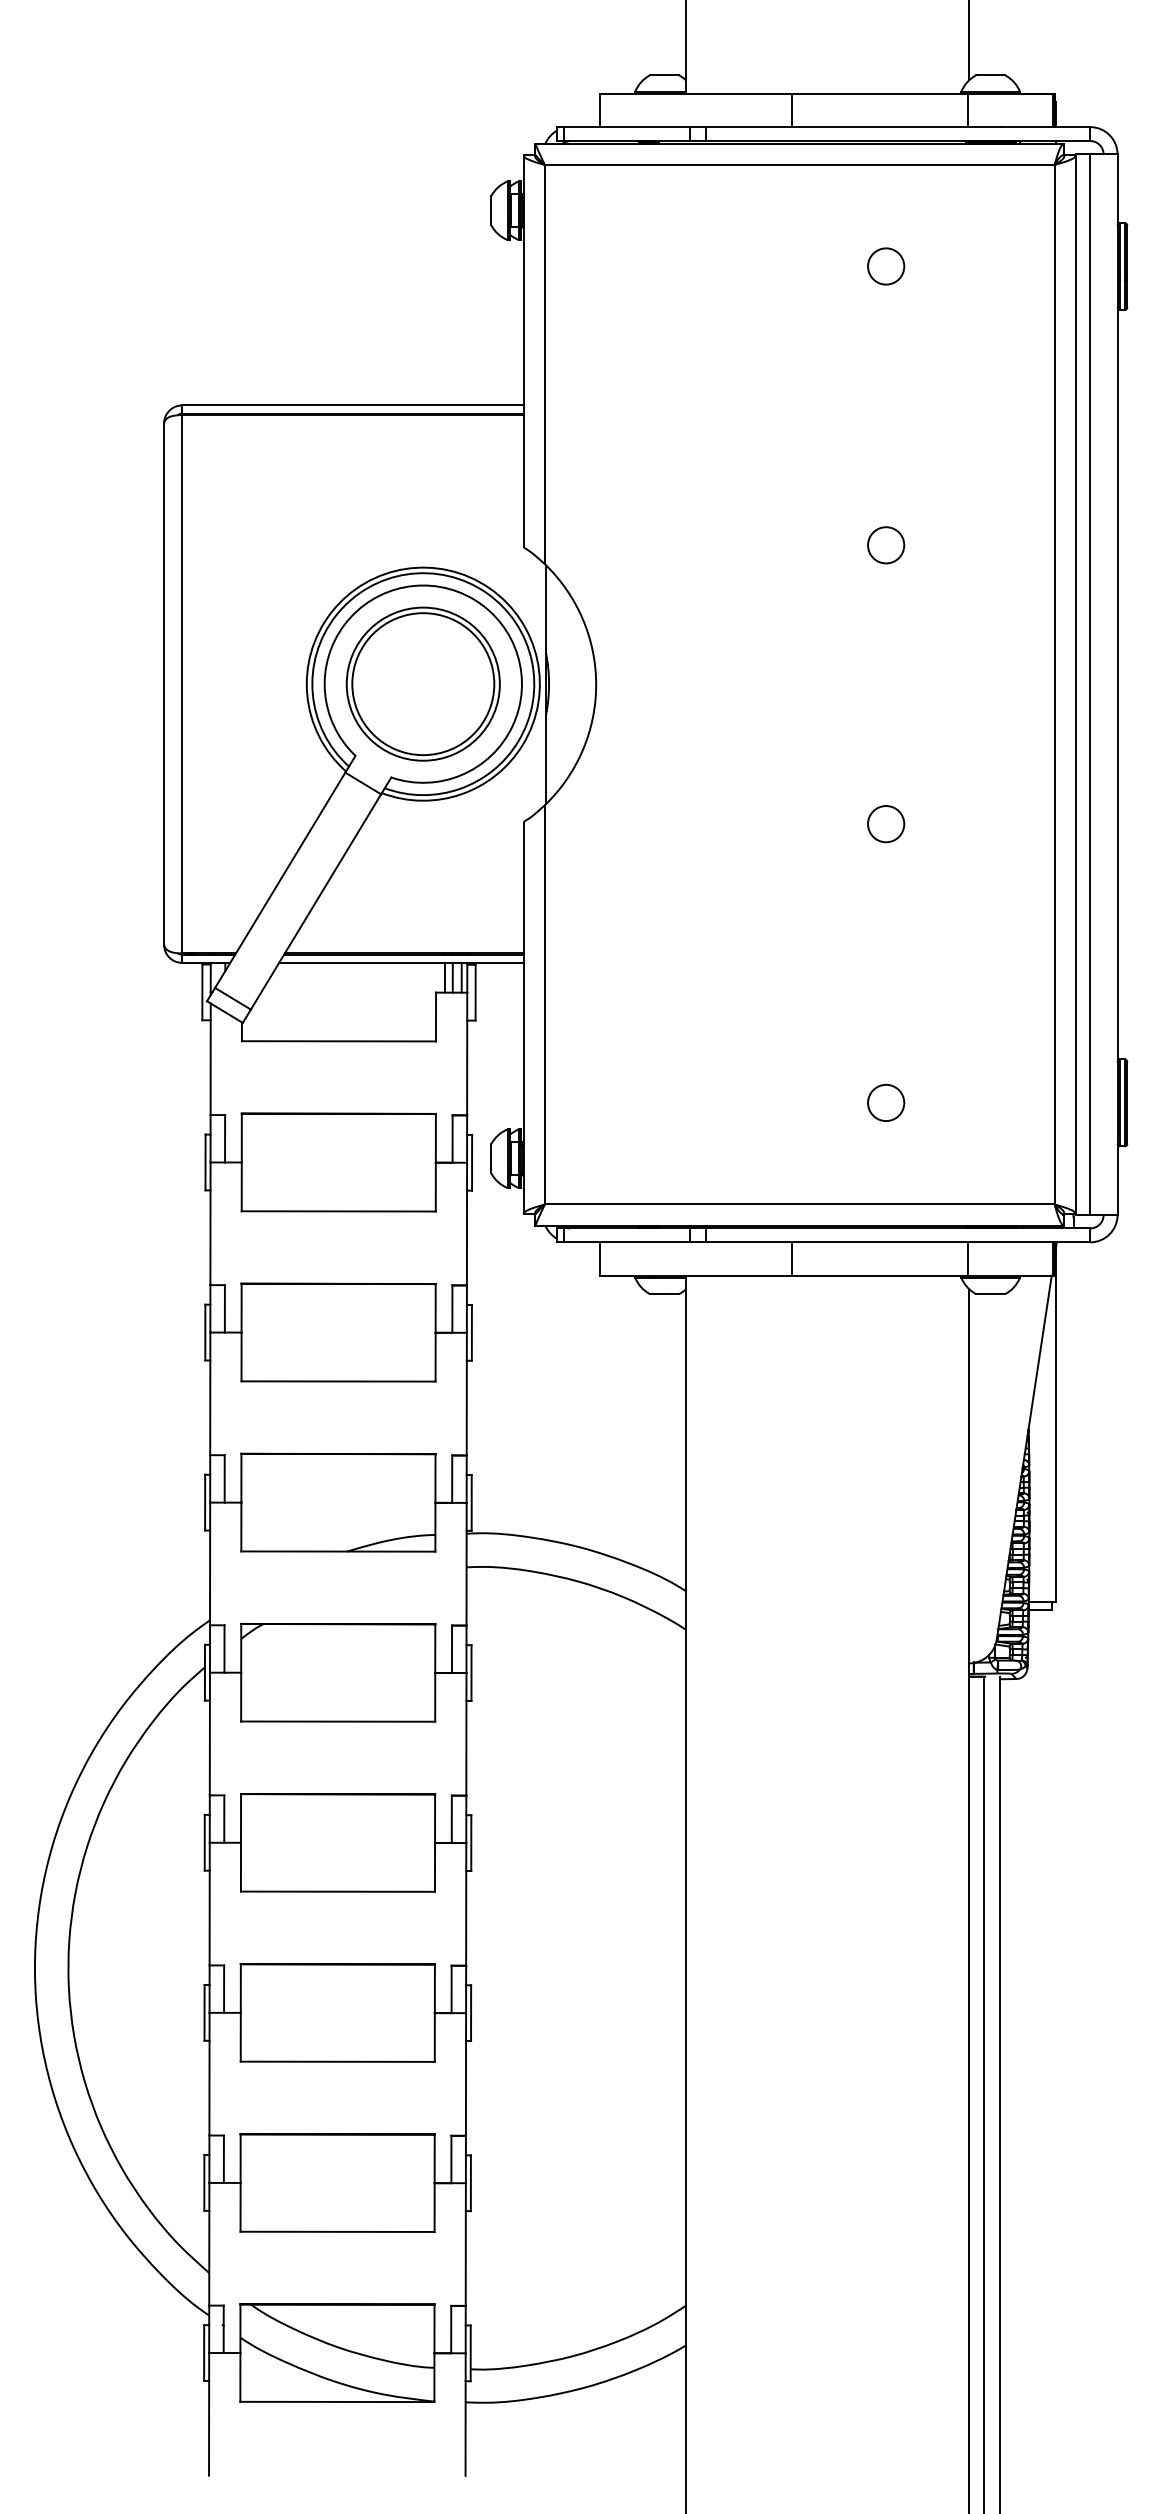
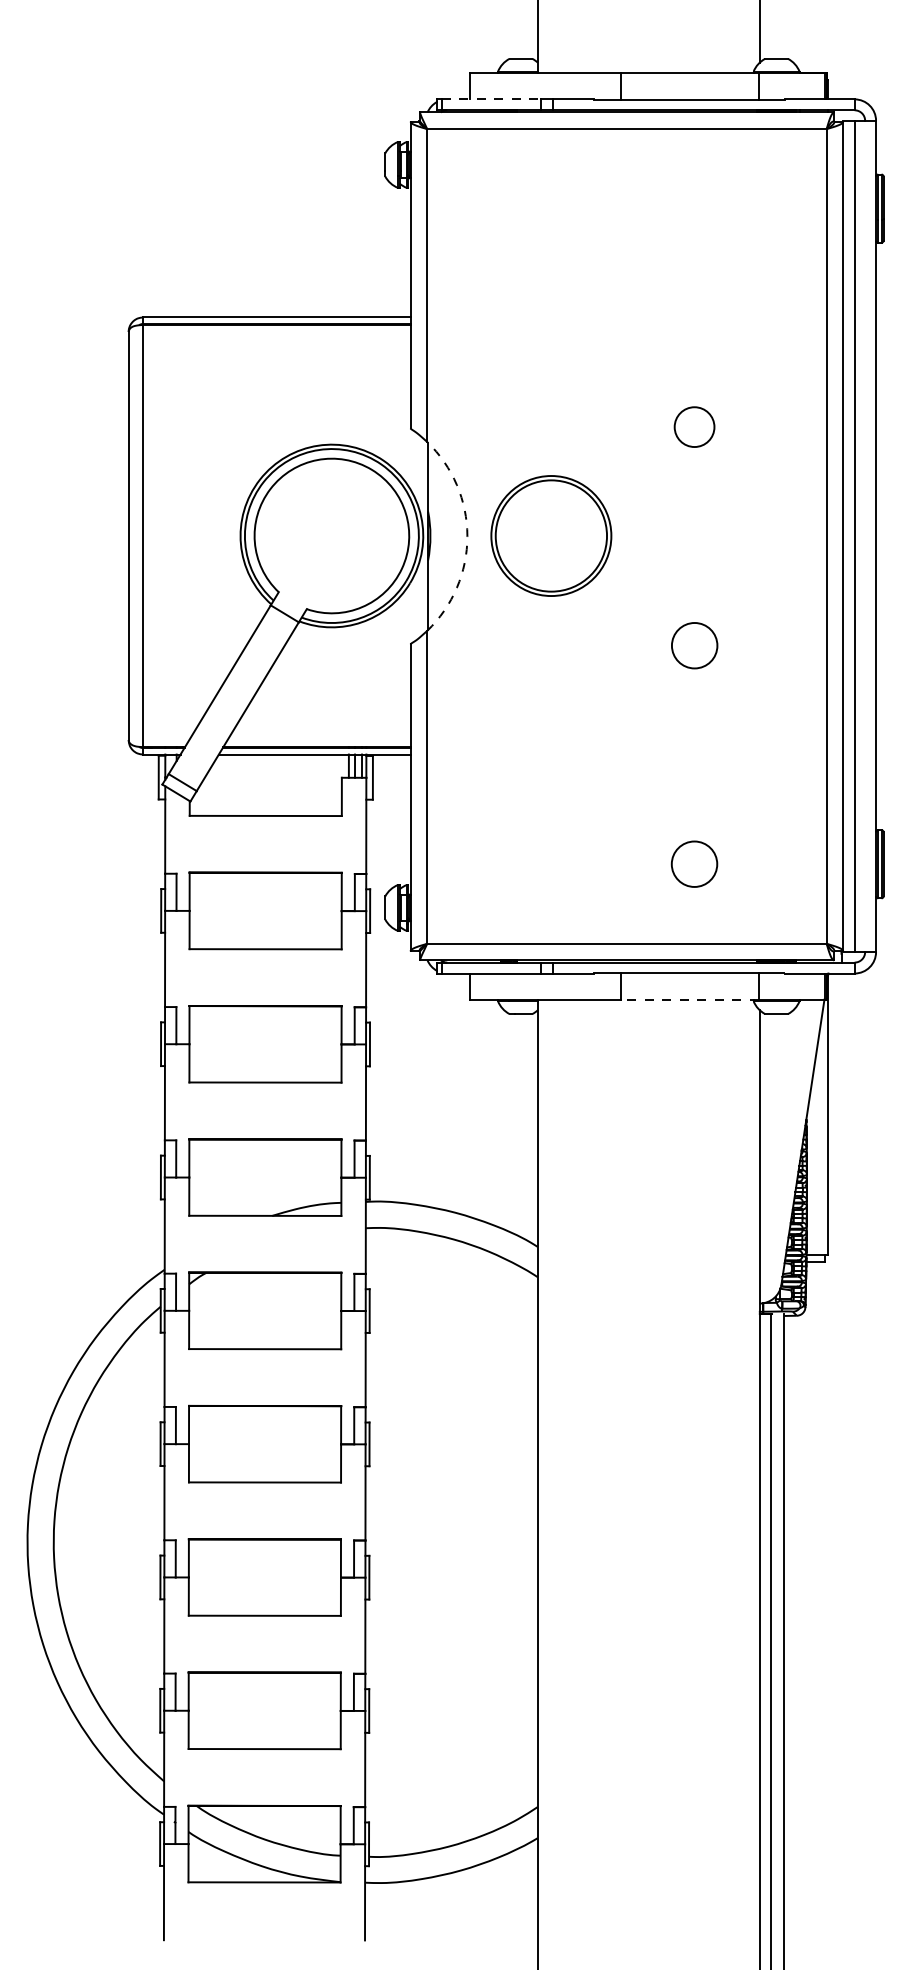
line: (627, 127) -> (491, 99), solid -> dashed
circle: (886, 266) -> (694, 208), removed
circle: (886, 545) -> (694, 427), size x1.4
part: (422, 683) -> (550, 535), moved
arc: (596, 684) -> (467, 536), solid -> dashed
circle: (886, 824) -> (694, 646), size x1.6
circle: (886, 1102) -> (694, 863), size x1.6
line: (879, 1275) -> (689, 999), solid -> dashed

